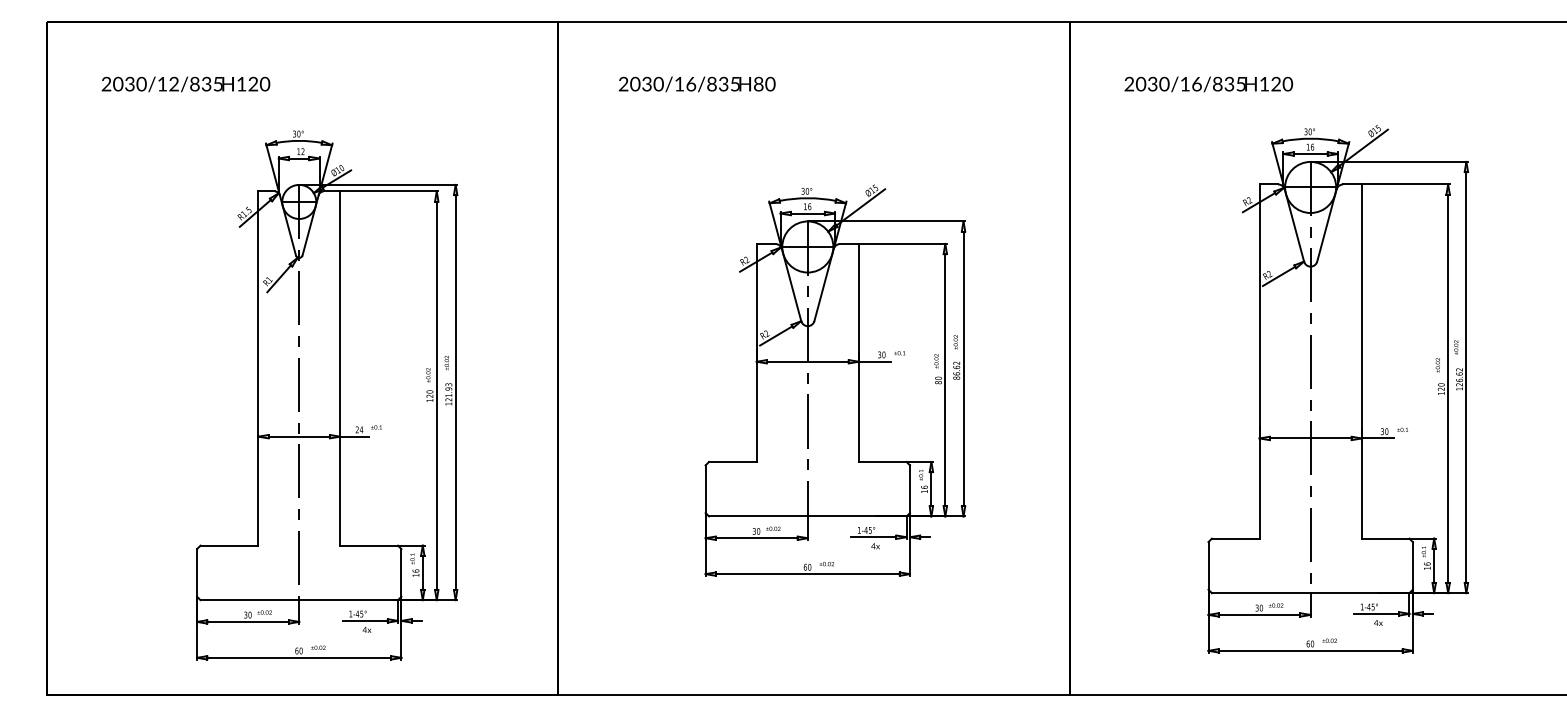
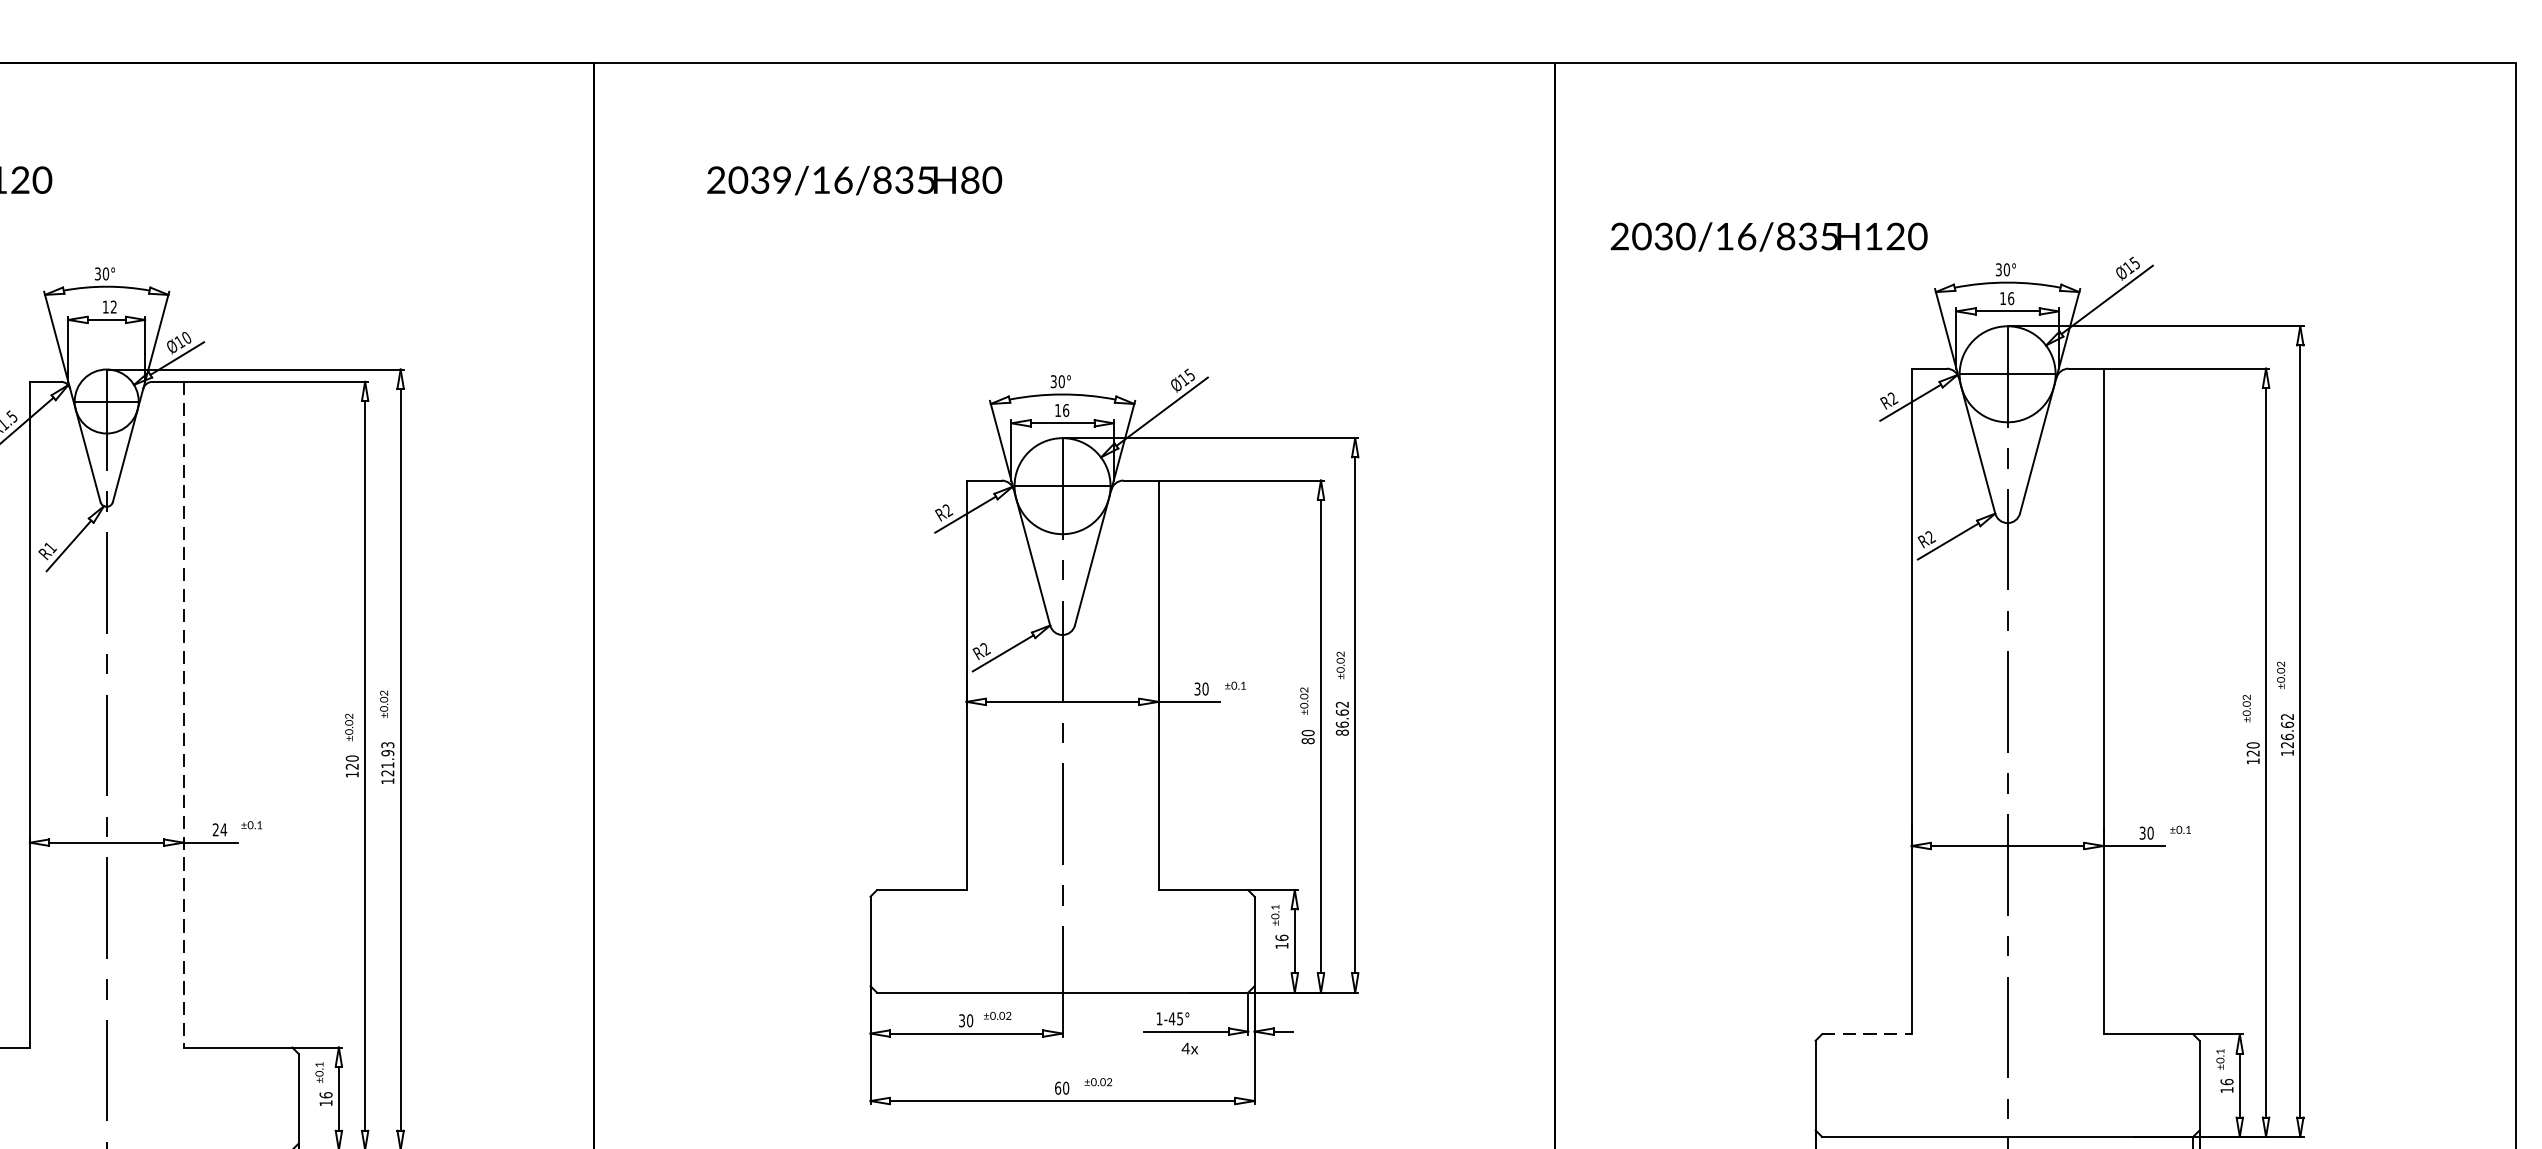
text: (1208, 84) -> (1768, 237), moved
text: (658, 85) -> (781, 182), 2030/16/835 -> 2039/16/835
line: (340, 369) -> (184, 716), solid -> dashed
line: (1235, 538) -> (1866, 1034), solid -> dashed

